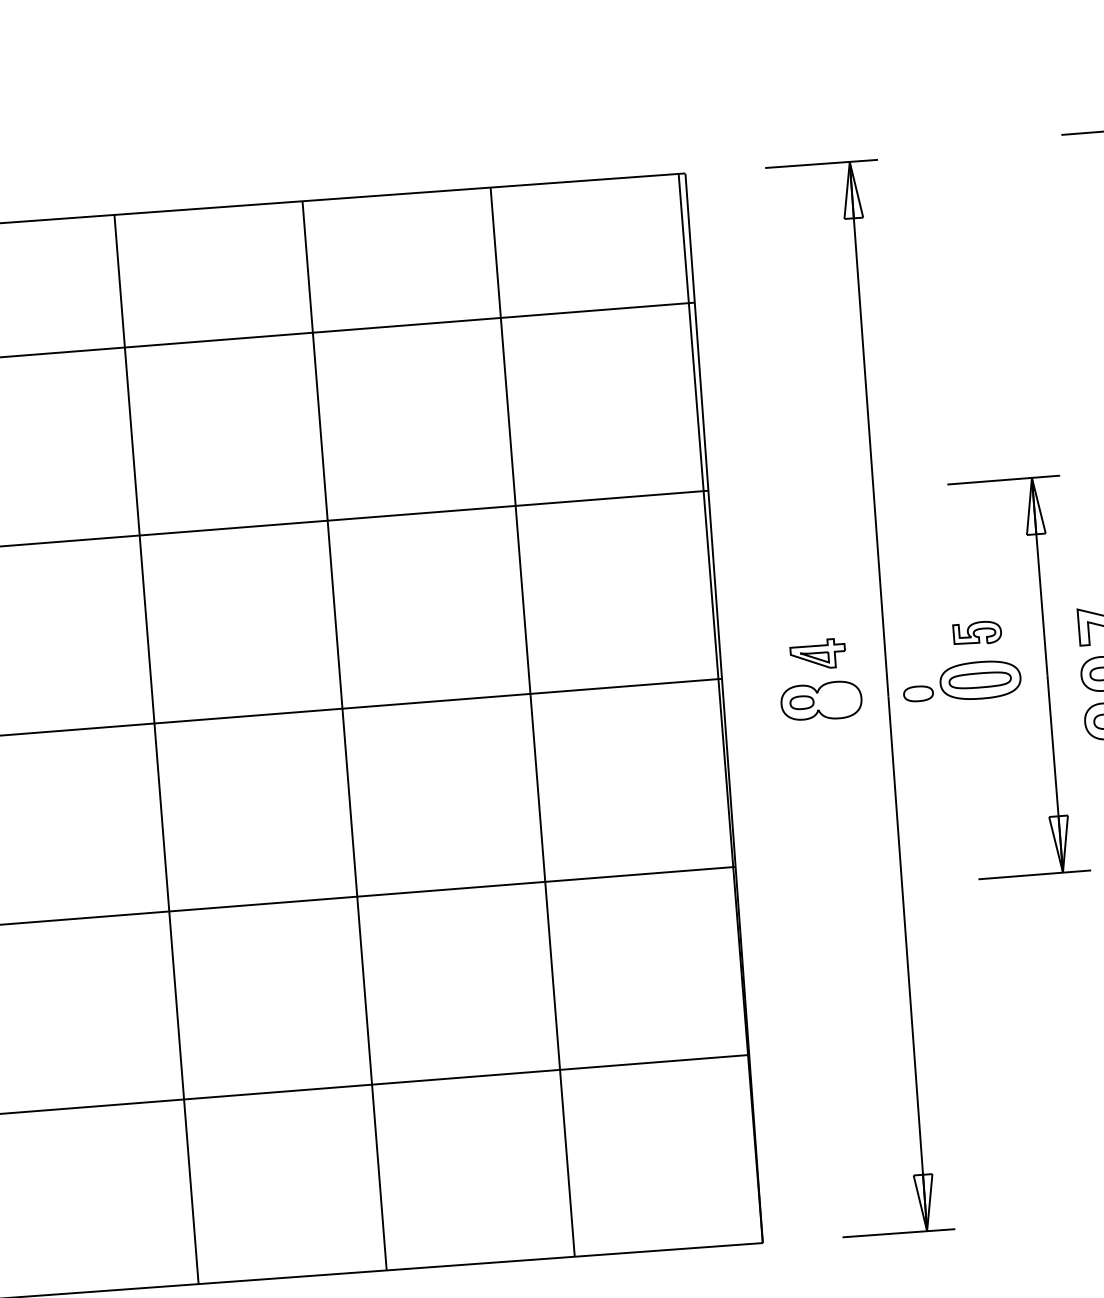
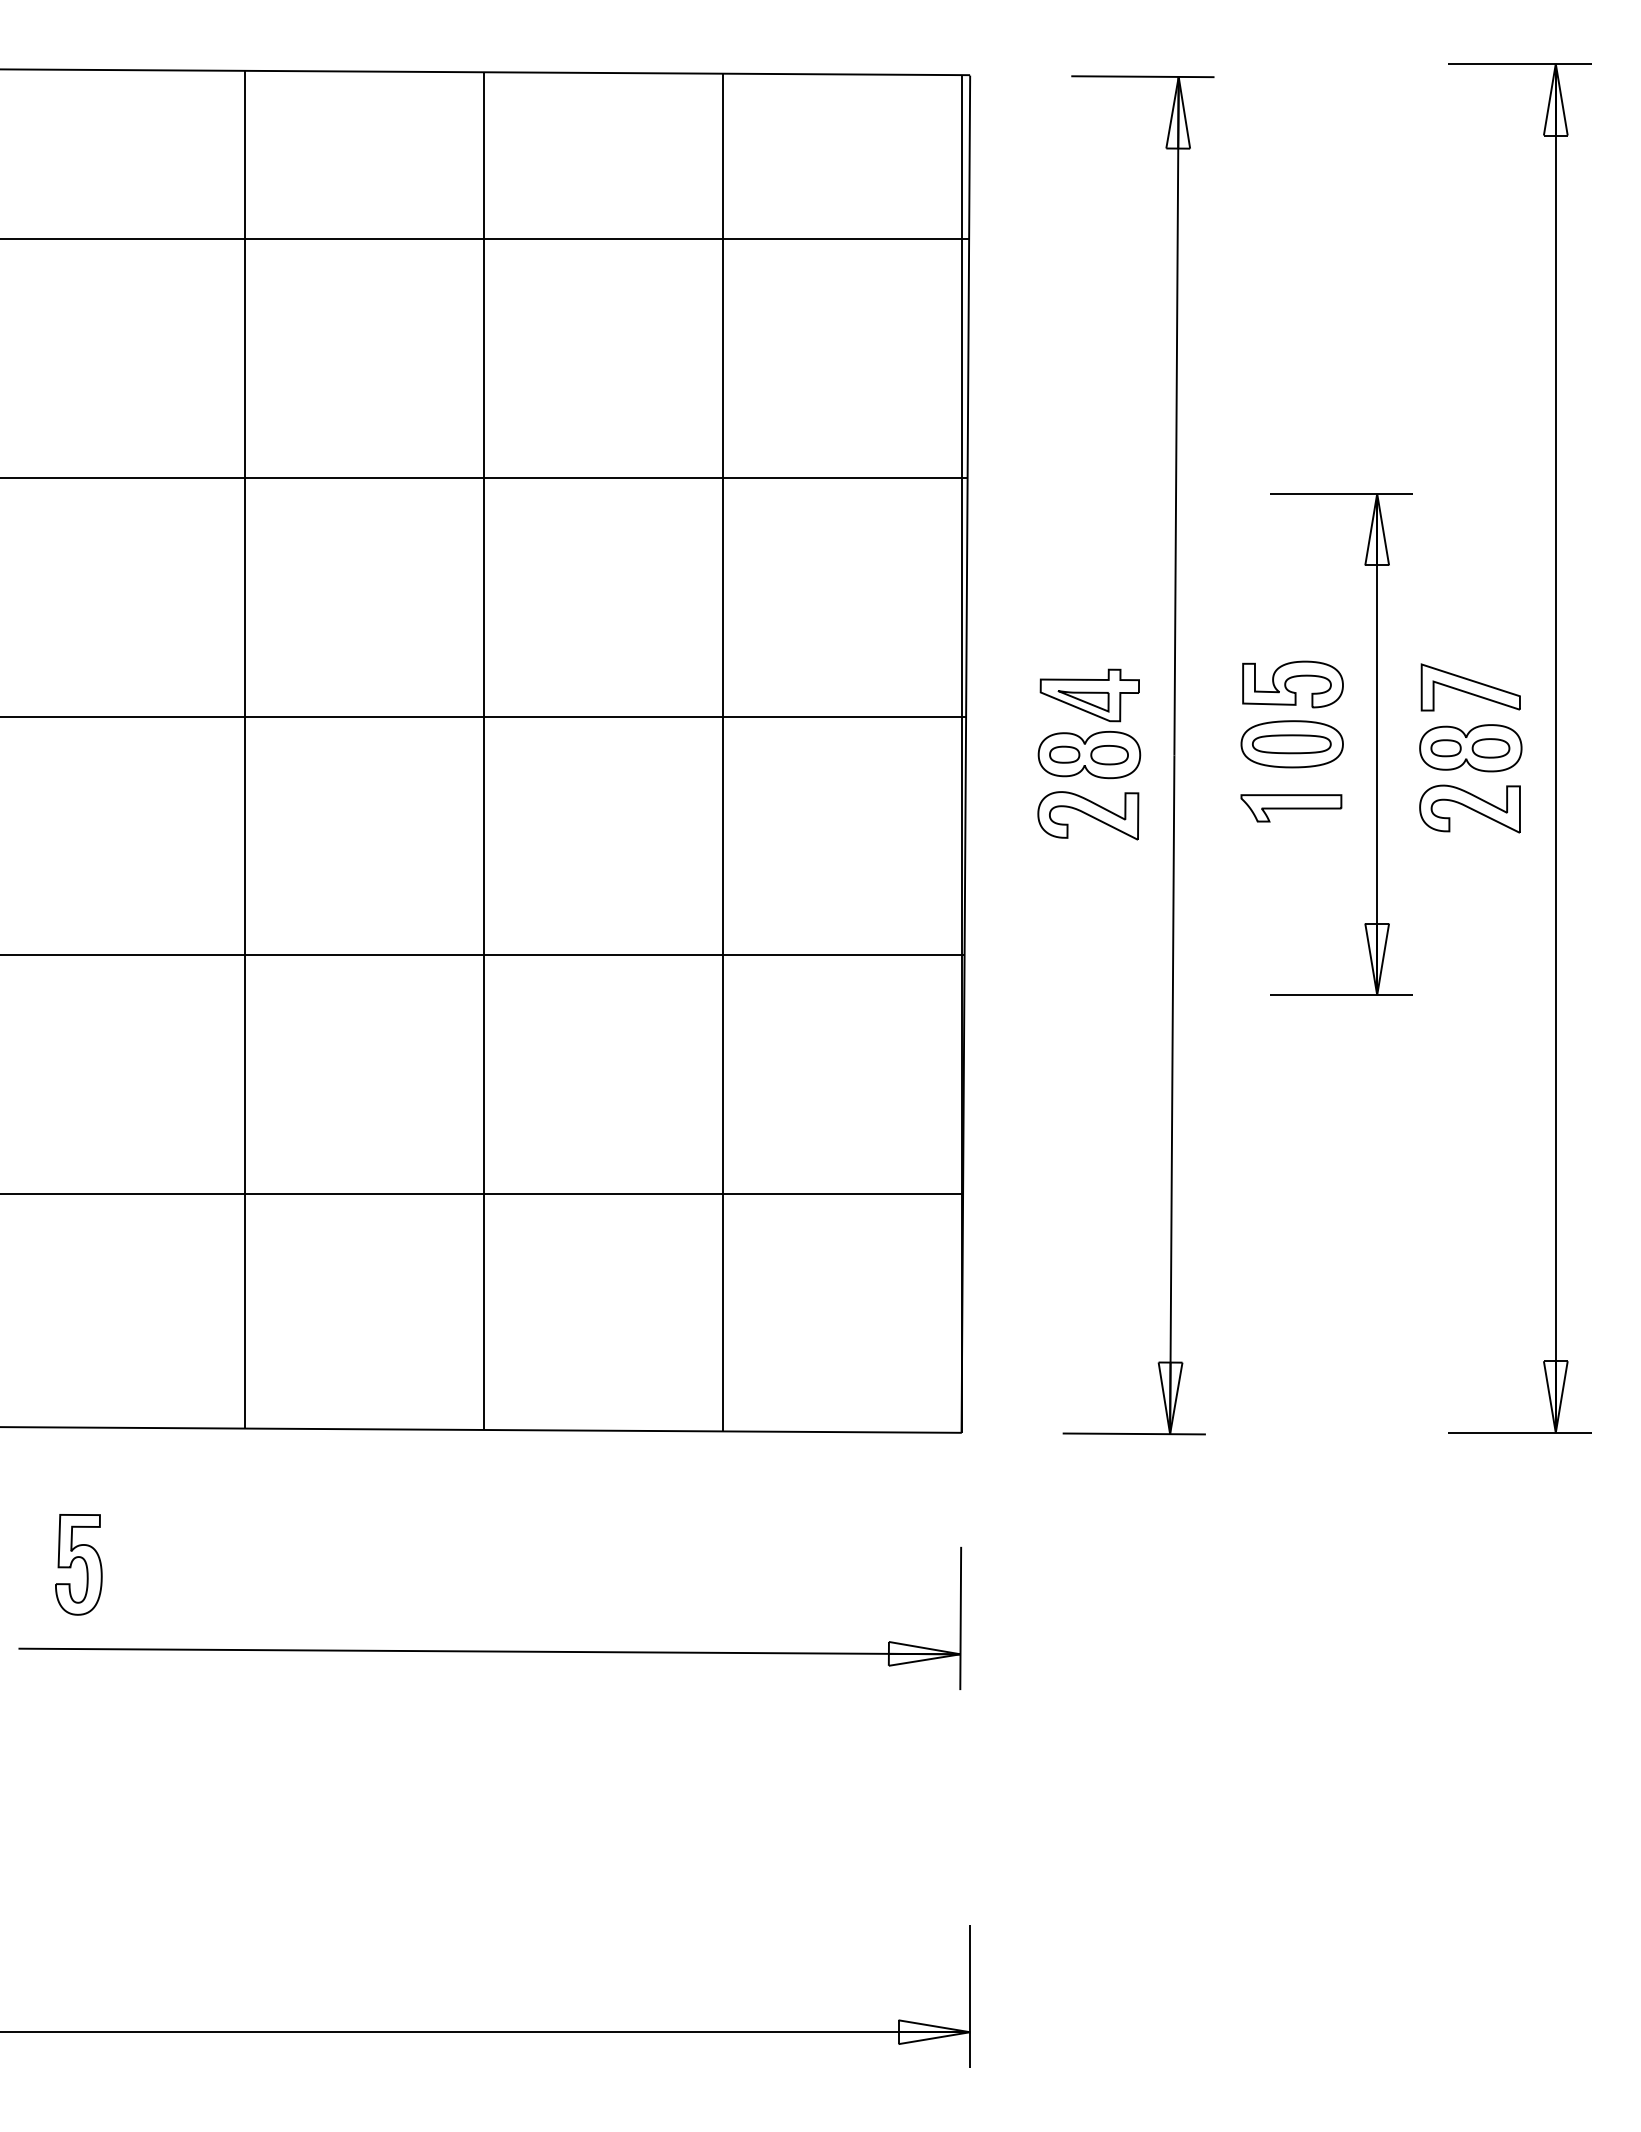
part: (977, 633) -> (1292, 684), size x1.67
part: (817, 654) -> (1089, 695), size x1.43
part: (918, 694) -> (1109, 755), moved
part: (983, 730) -> (1291, 808), added
part: (824, 749) -> (1088, 815), added

